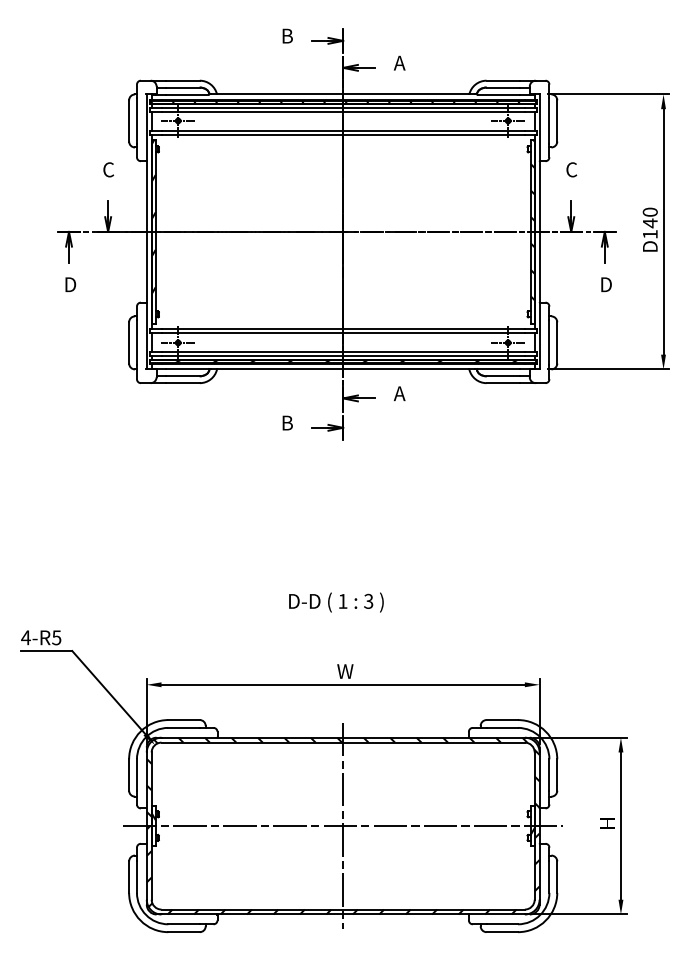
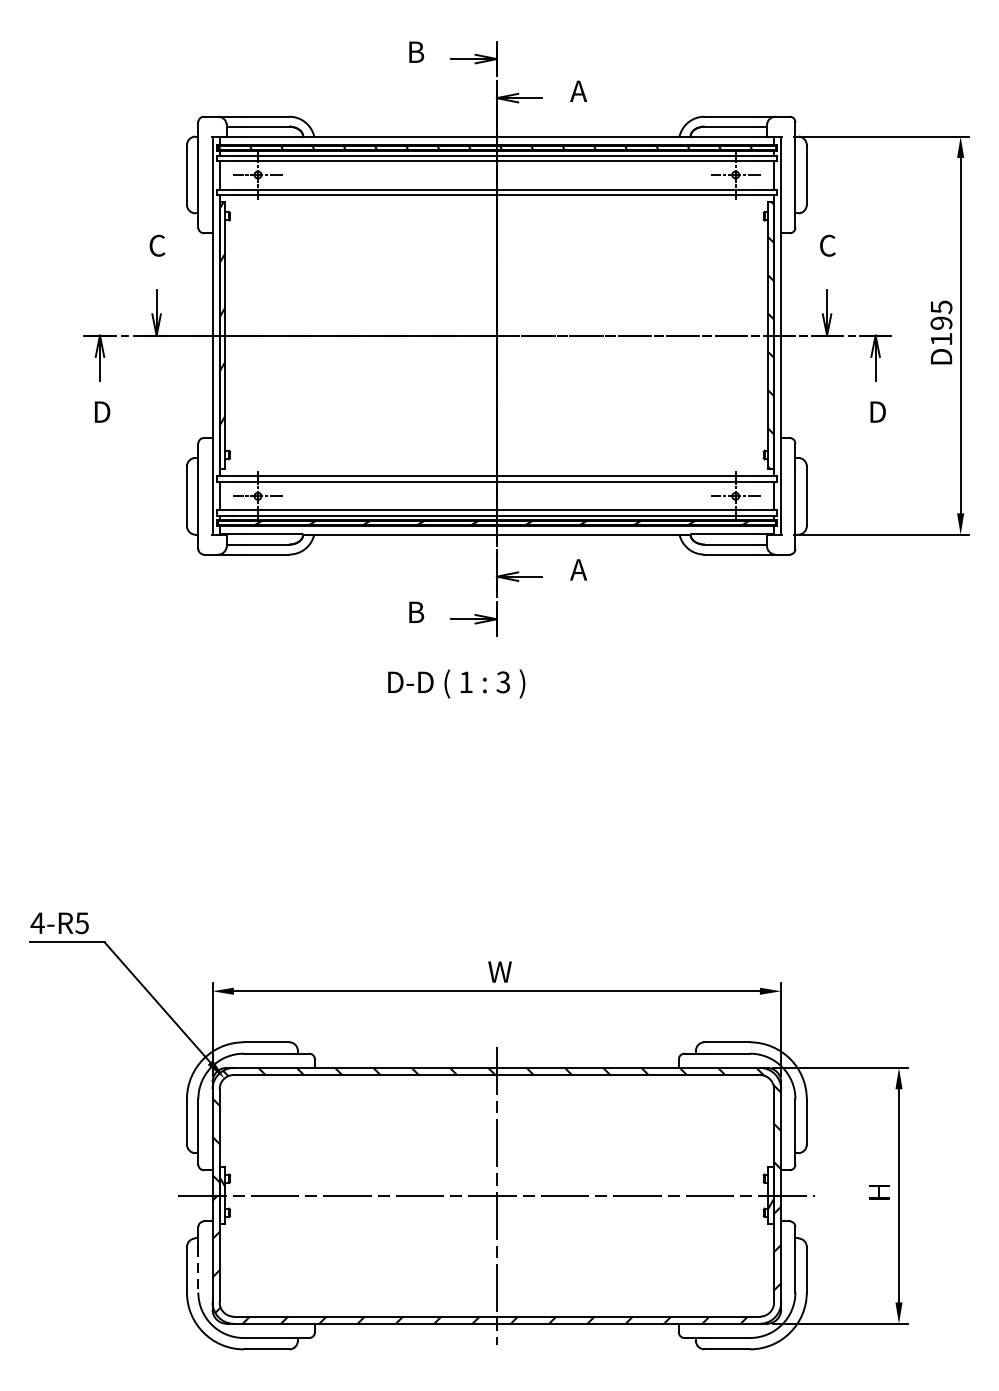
text: (649, 217) -> (940, 314), D140 -> D195
text: (336, 602) -> (456, 683), moved
line: (136, 877) -> (197, 1270), solid -> dashed

